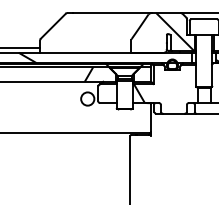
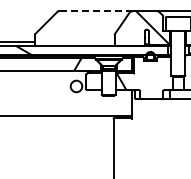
line: (112, 13) -> (98, 11), solid -> dashed

